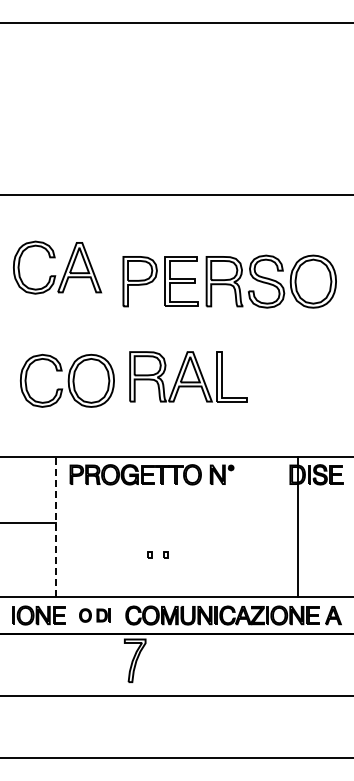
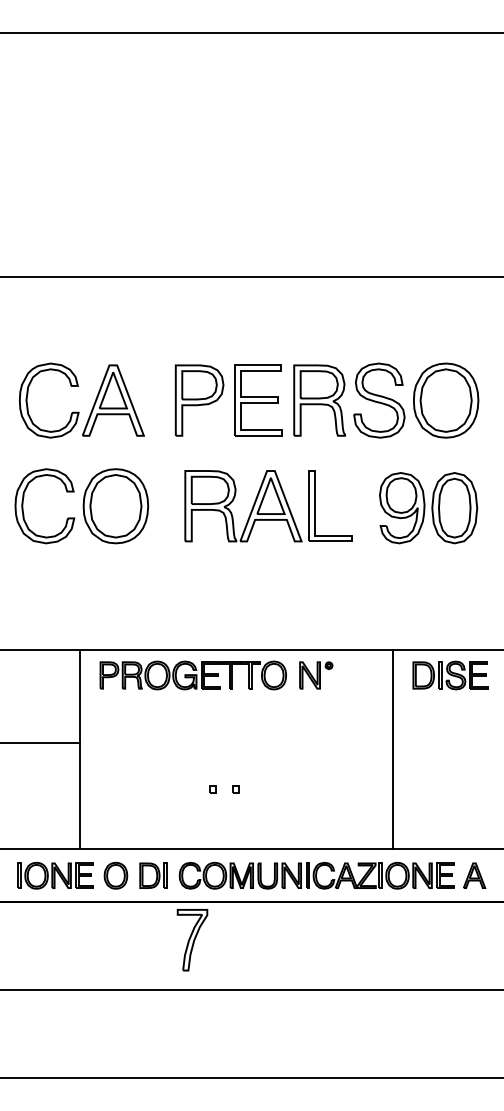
part: (56, 275) -> (80, 411), moved
part: (301, 356) -> (429, 507), added
part: (188, 376) -> (268, 505), moved
part: (67, 380) -> (81, 505), moved
line: (56, 526) -> (80, 749), dashed -> solid
line: (297, 526) -> (392, 749), moved
part: (94, 615) -> (134, 875), size x1.43

